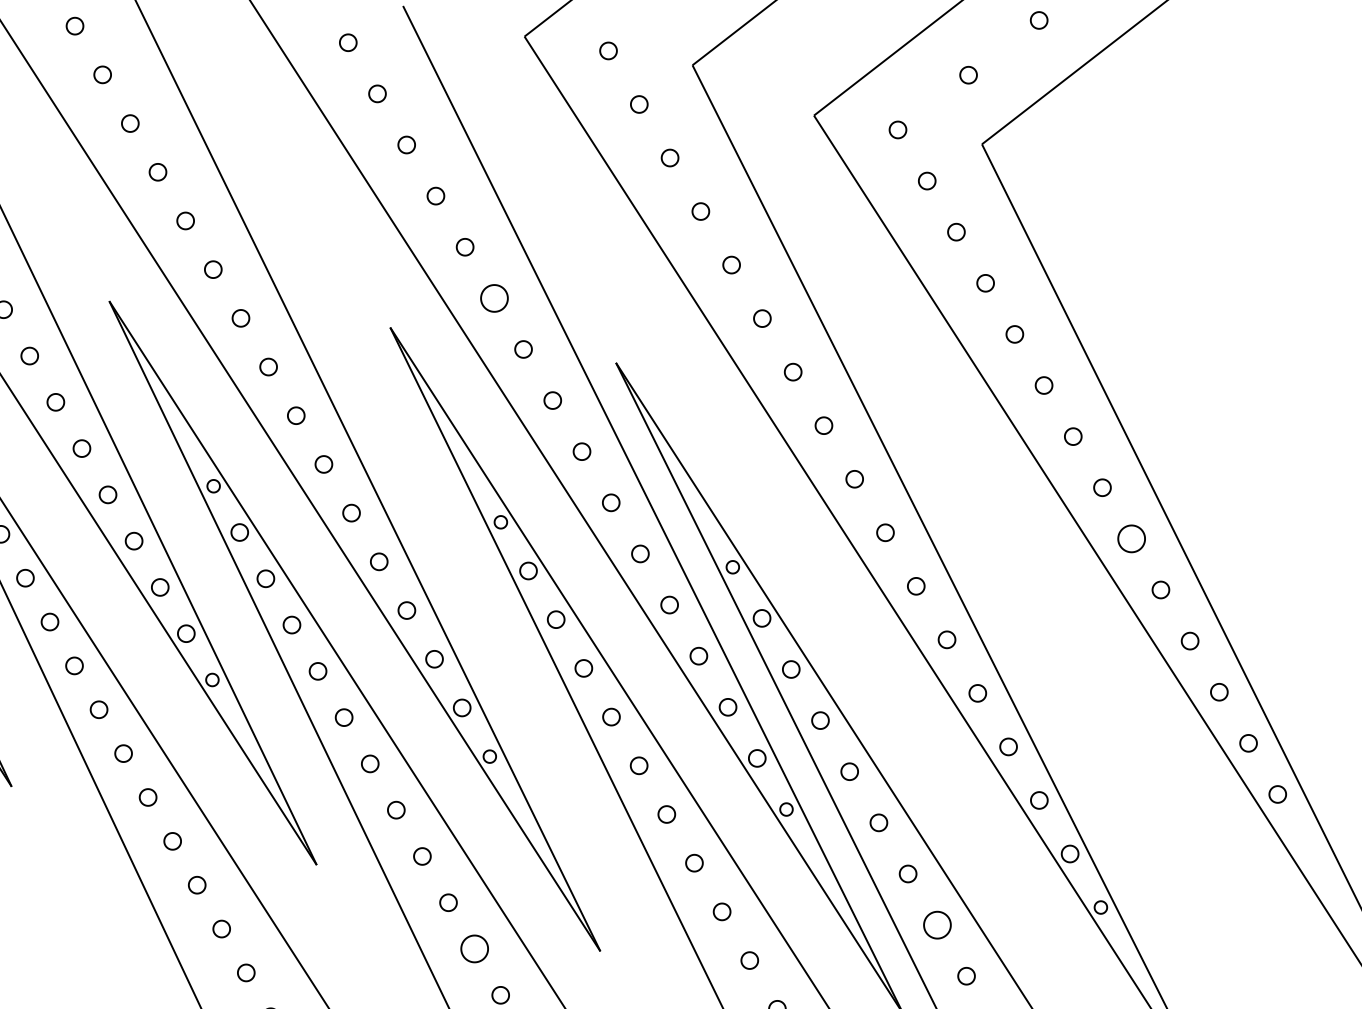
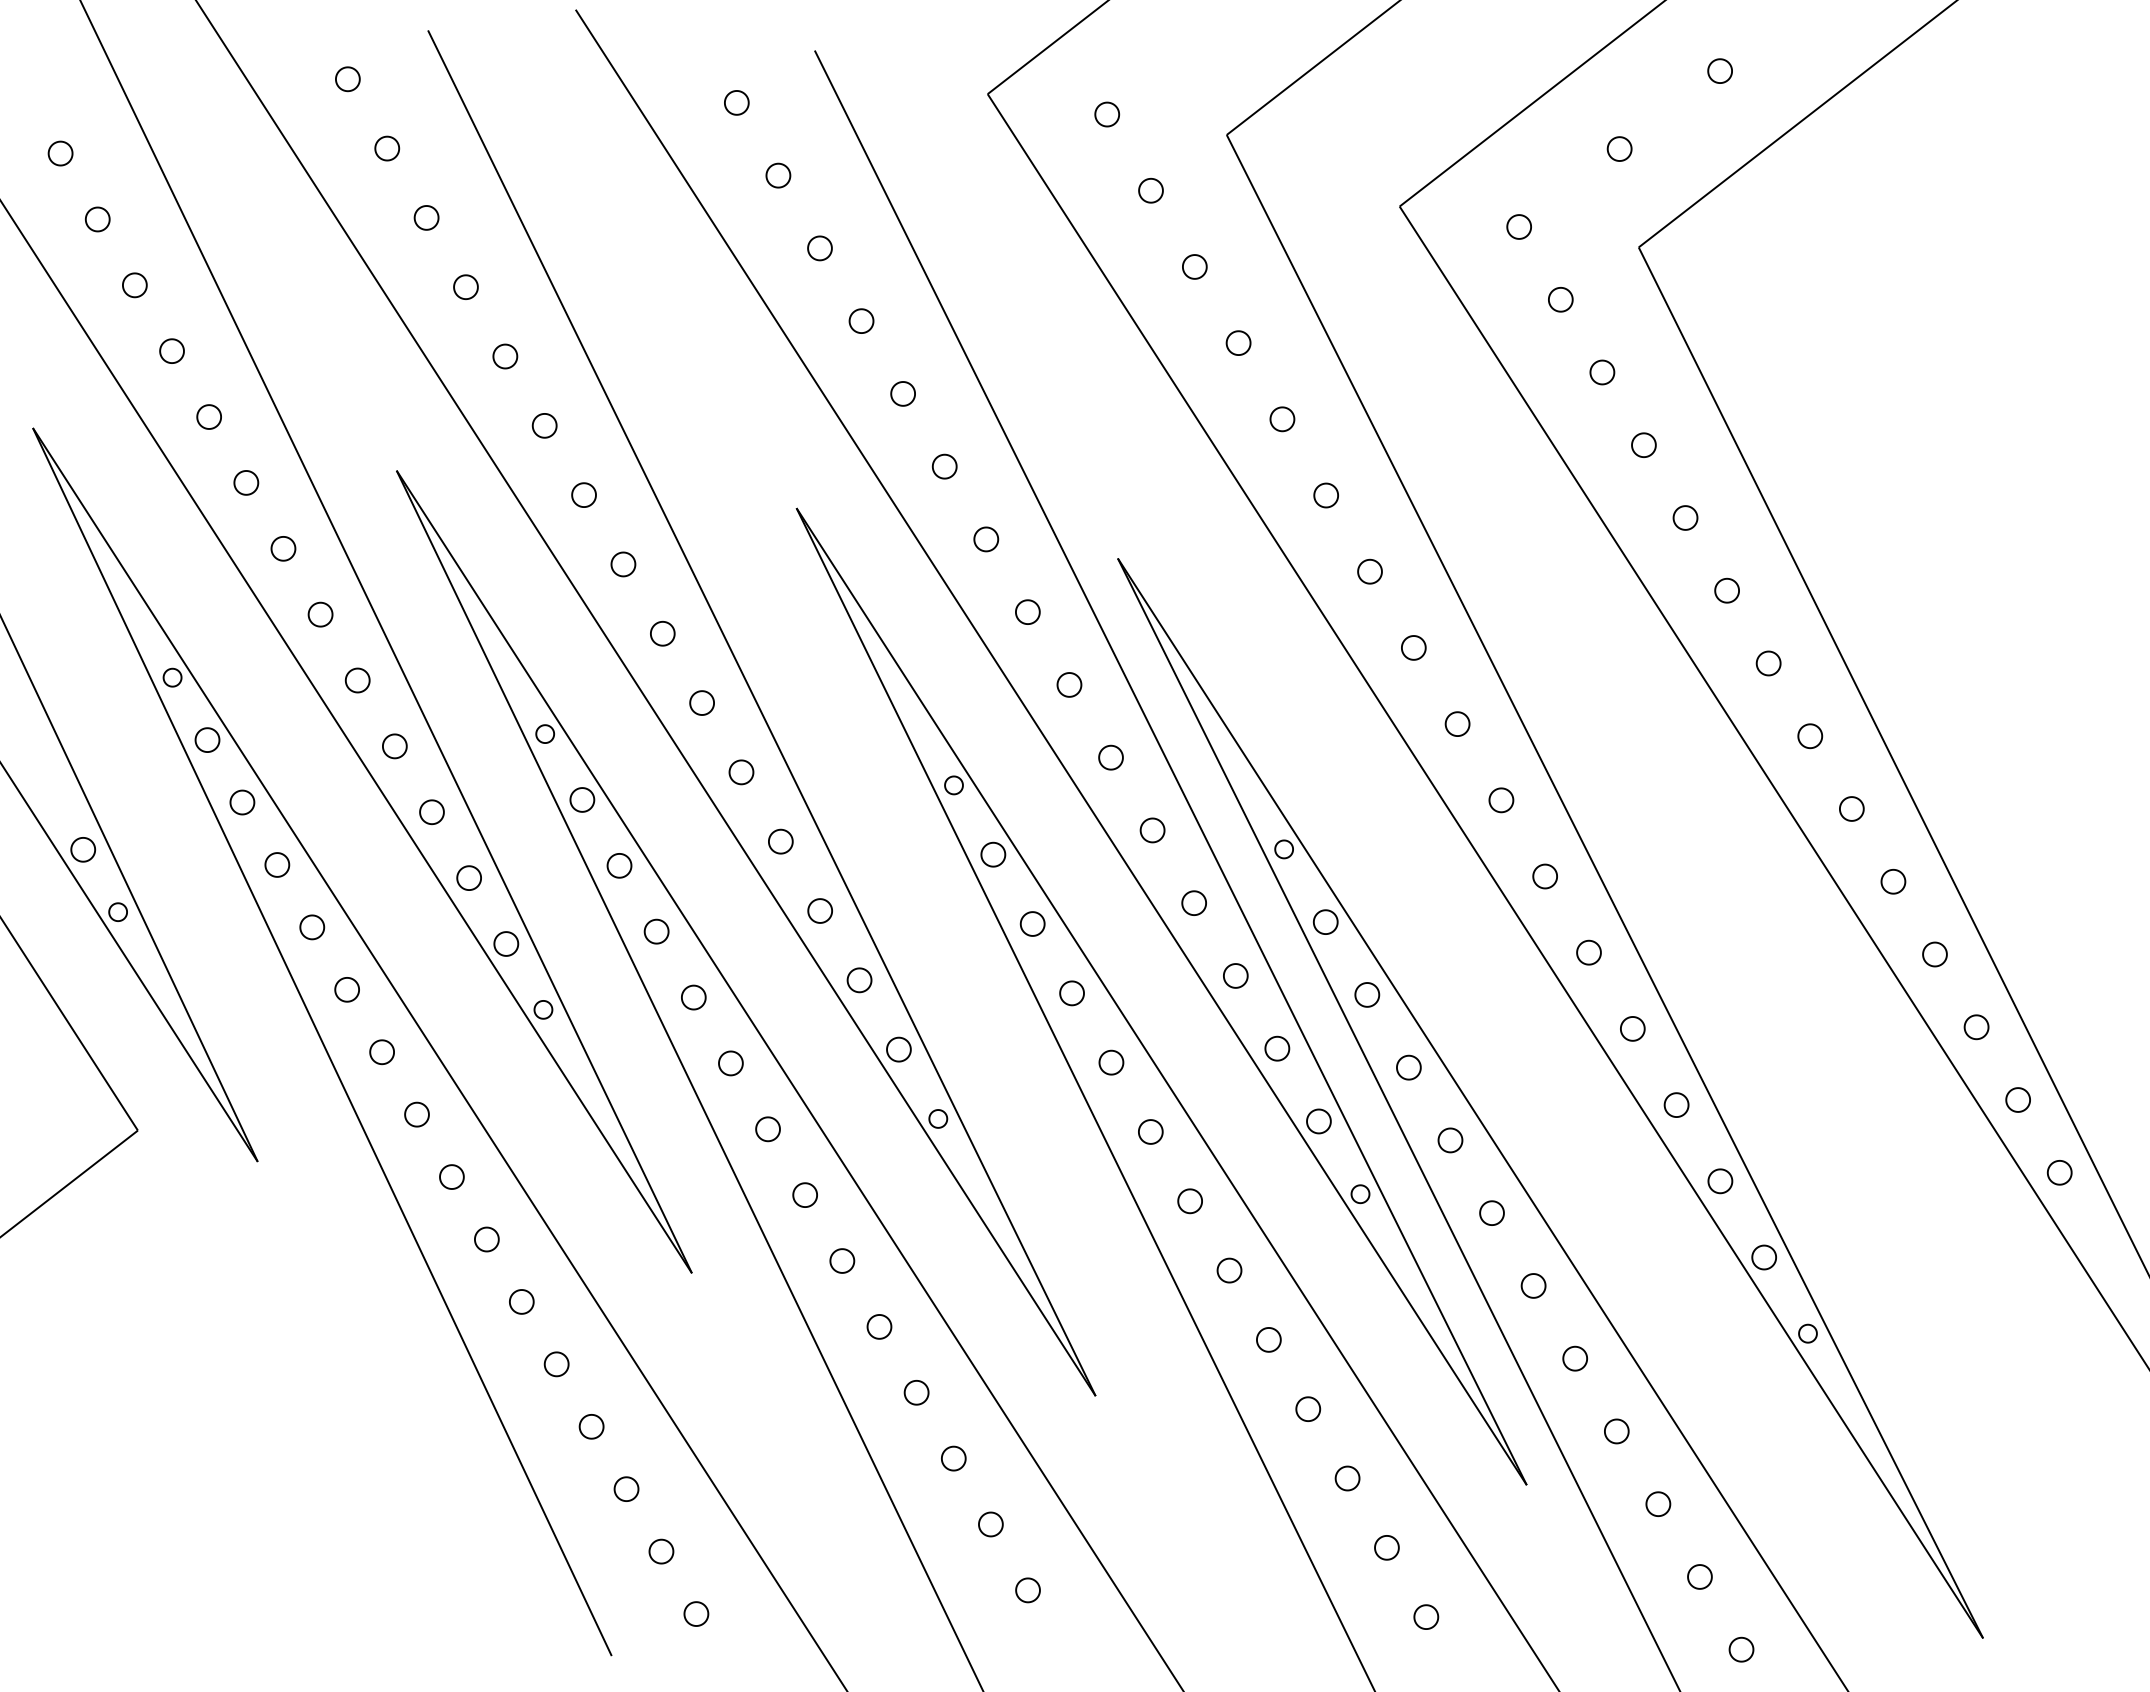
part: (494, 298) -> (944, 466), size x0.62
part: (1131, 538) -> (1851, 808), size x0.62
part: (936, 924) -> (1574, 1358), size x0.62
part: (474, 948) -> (916, 1392), size x0.62

